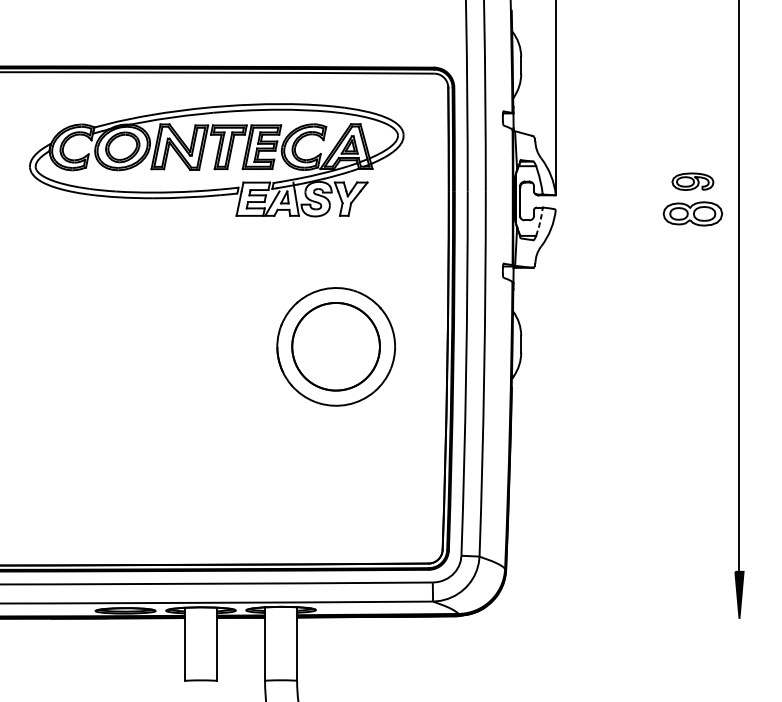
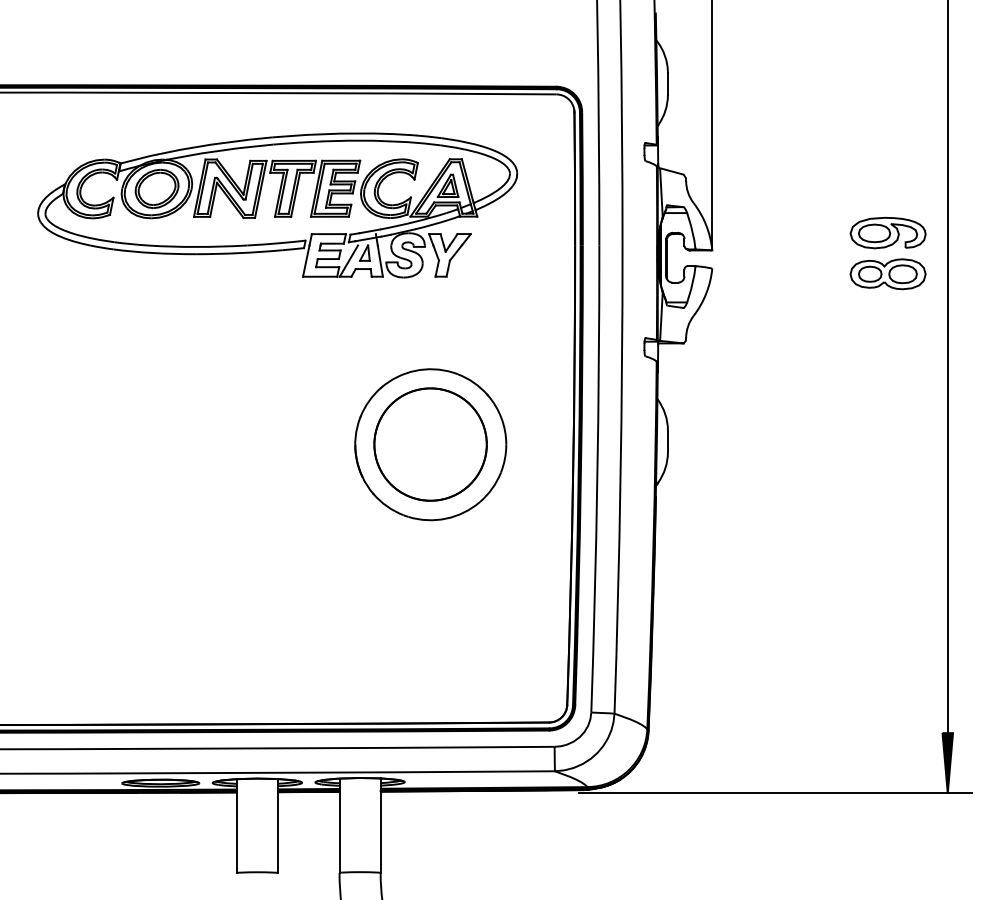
part: (692, 181) -> (887, 232), size x1.43
line: (540, 221) -> (692, 284), dashed -> solid
line: (604, 618) -> (774, 793), added

